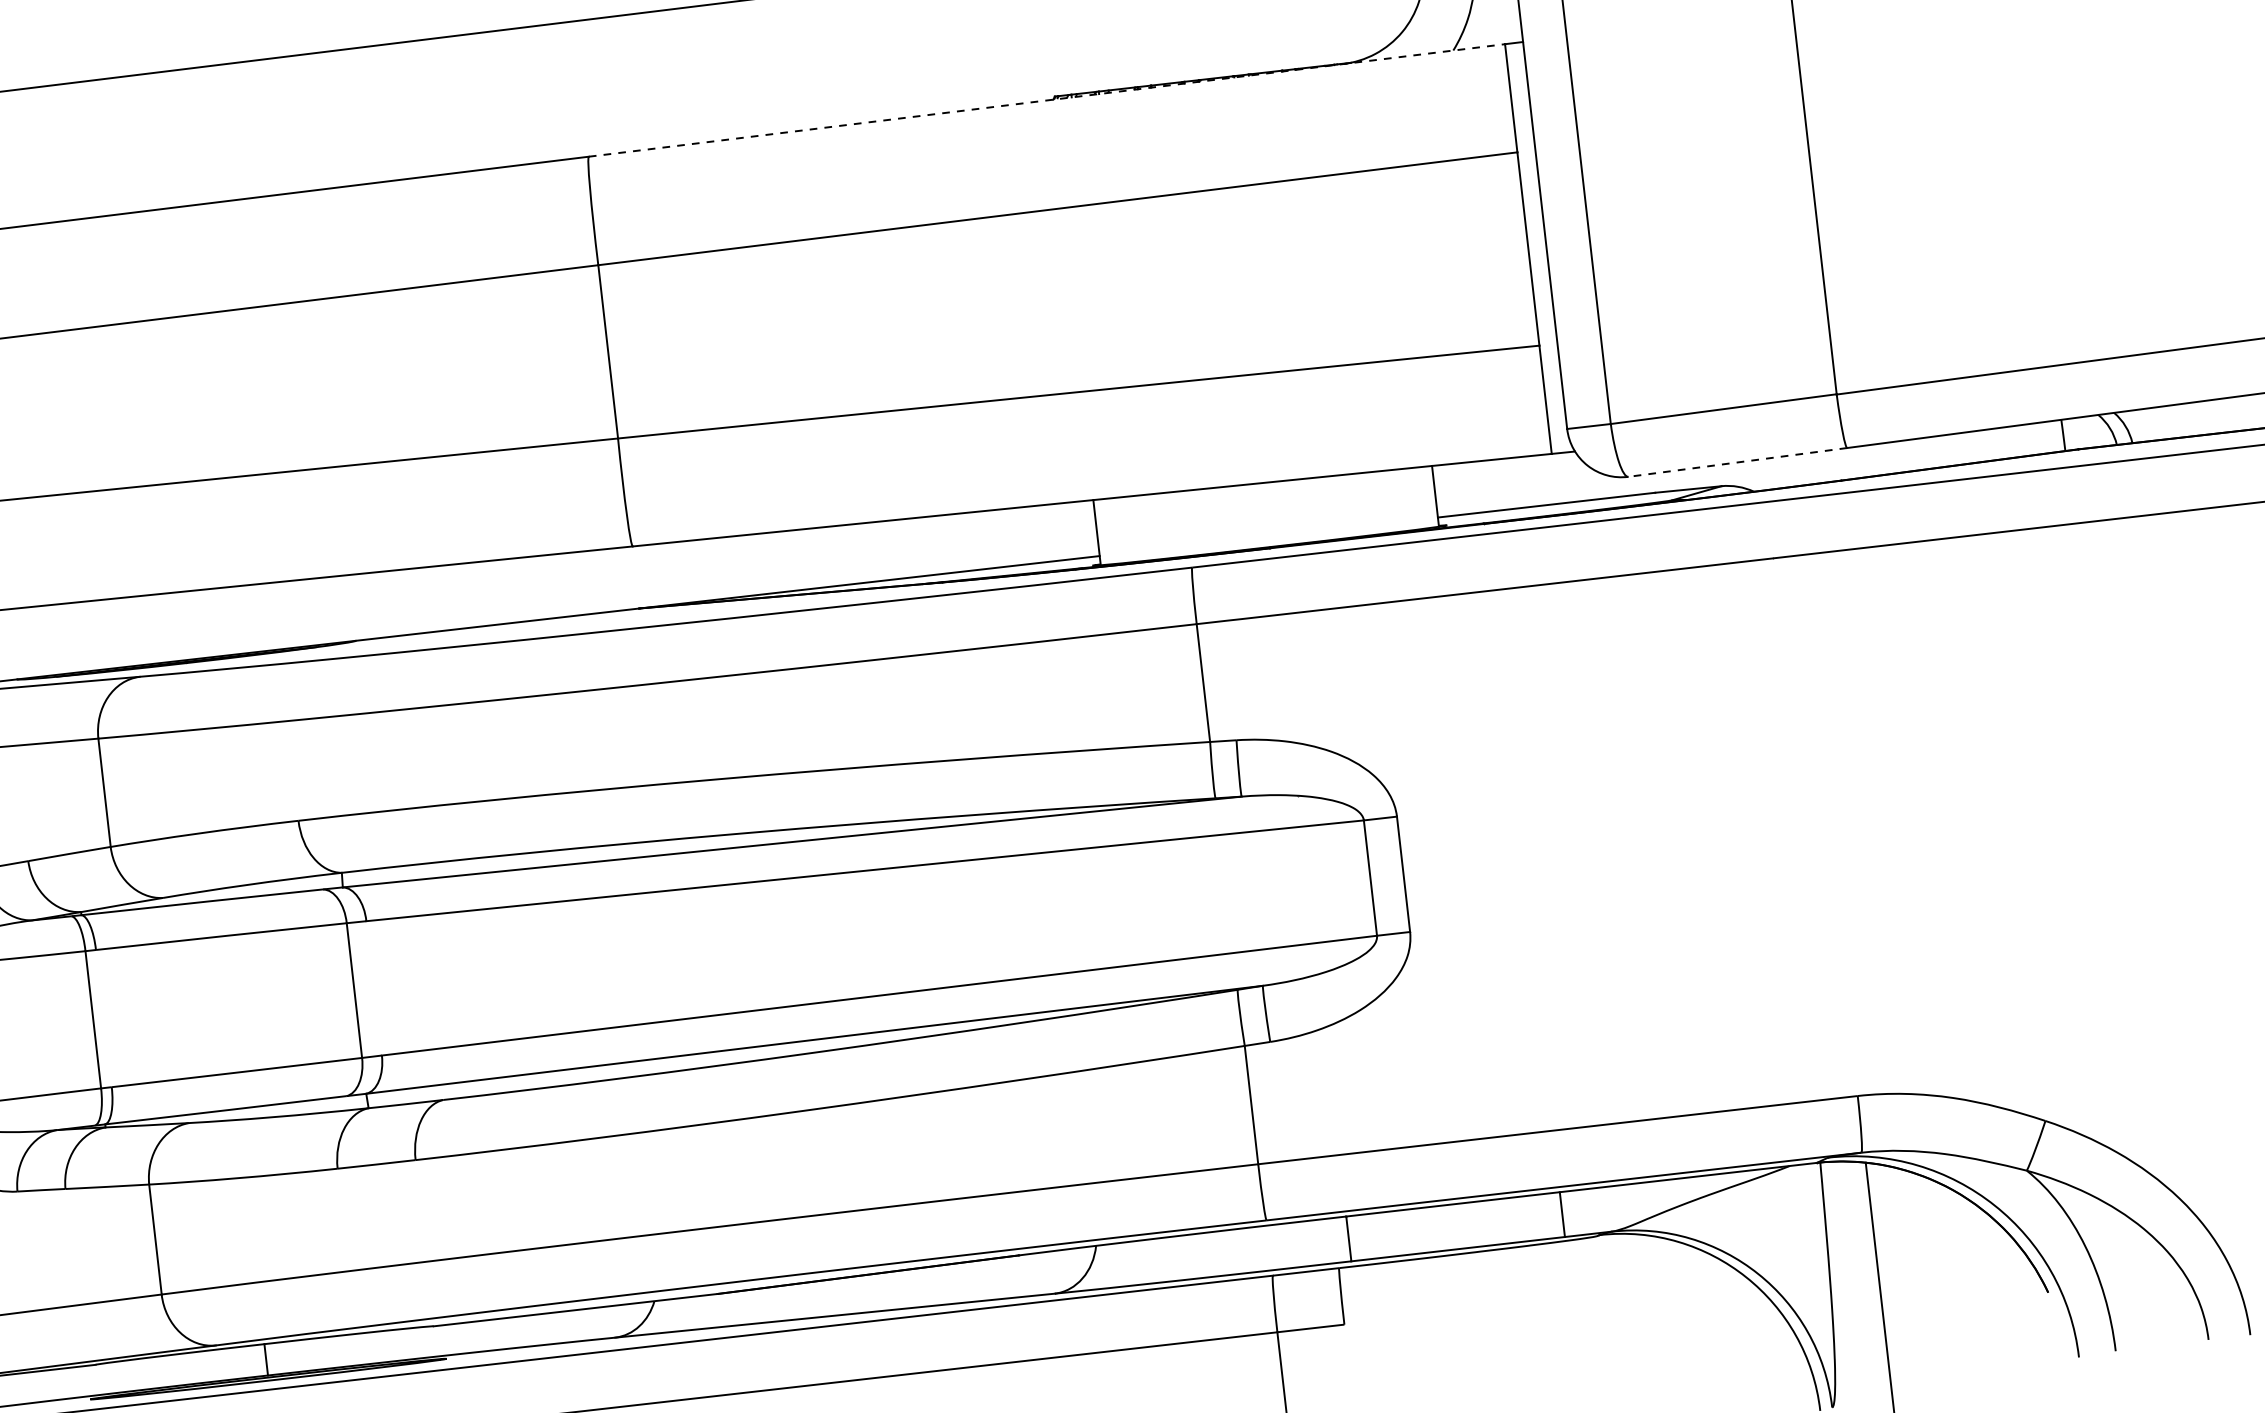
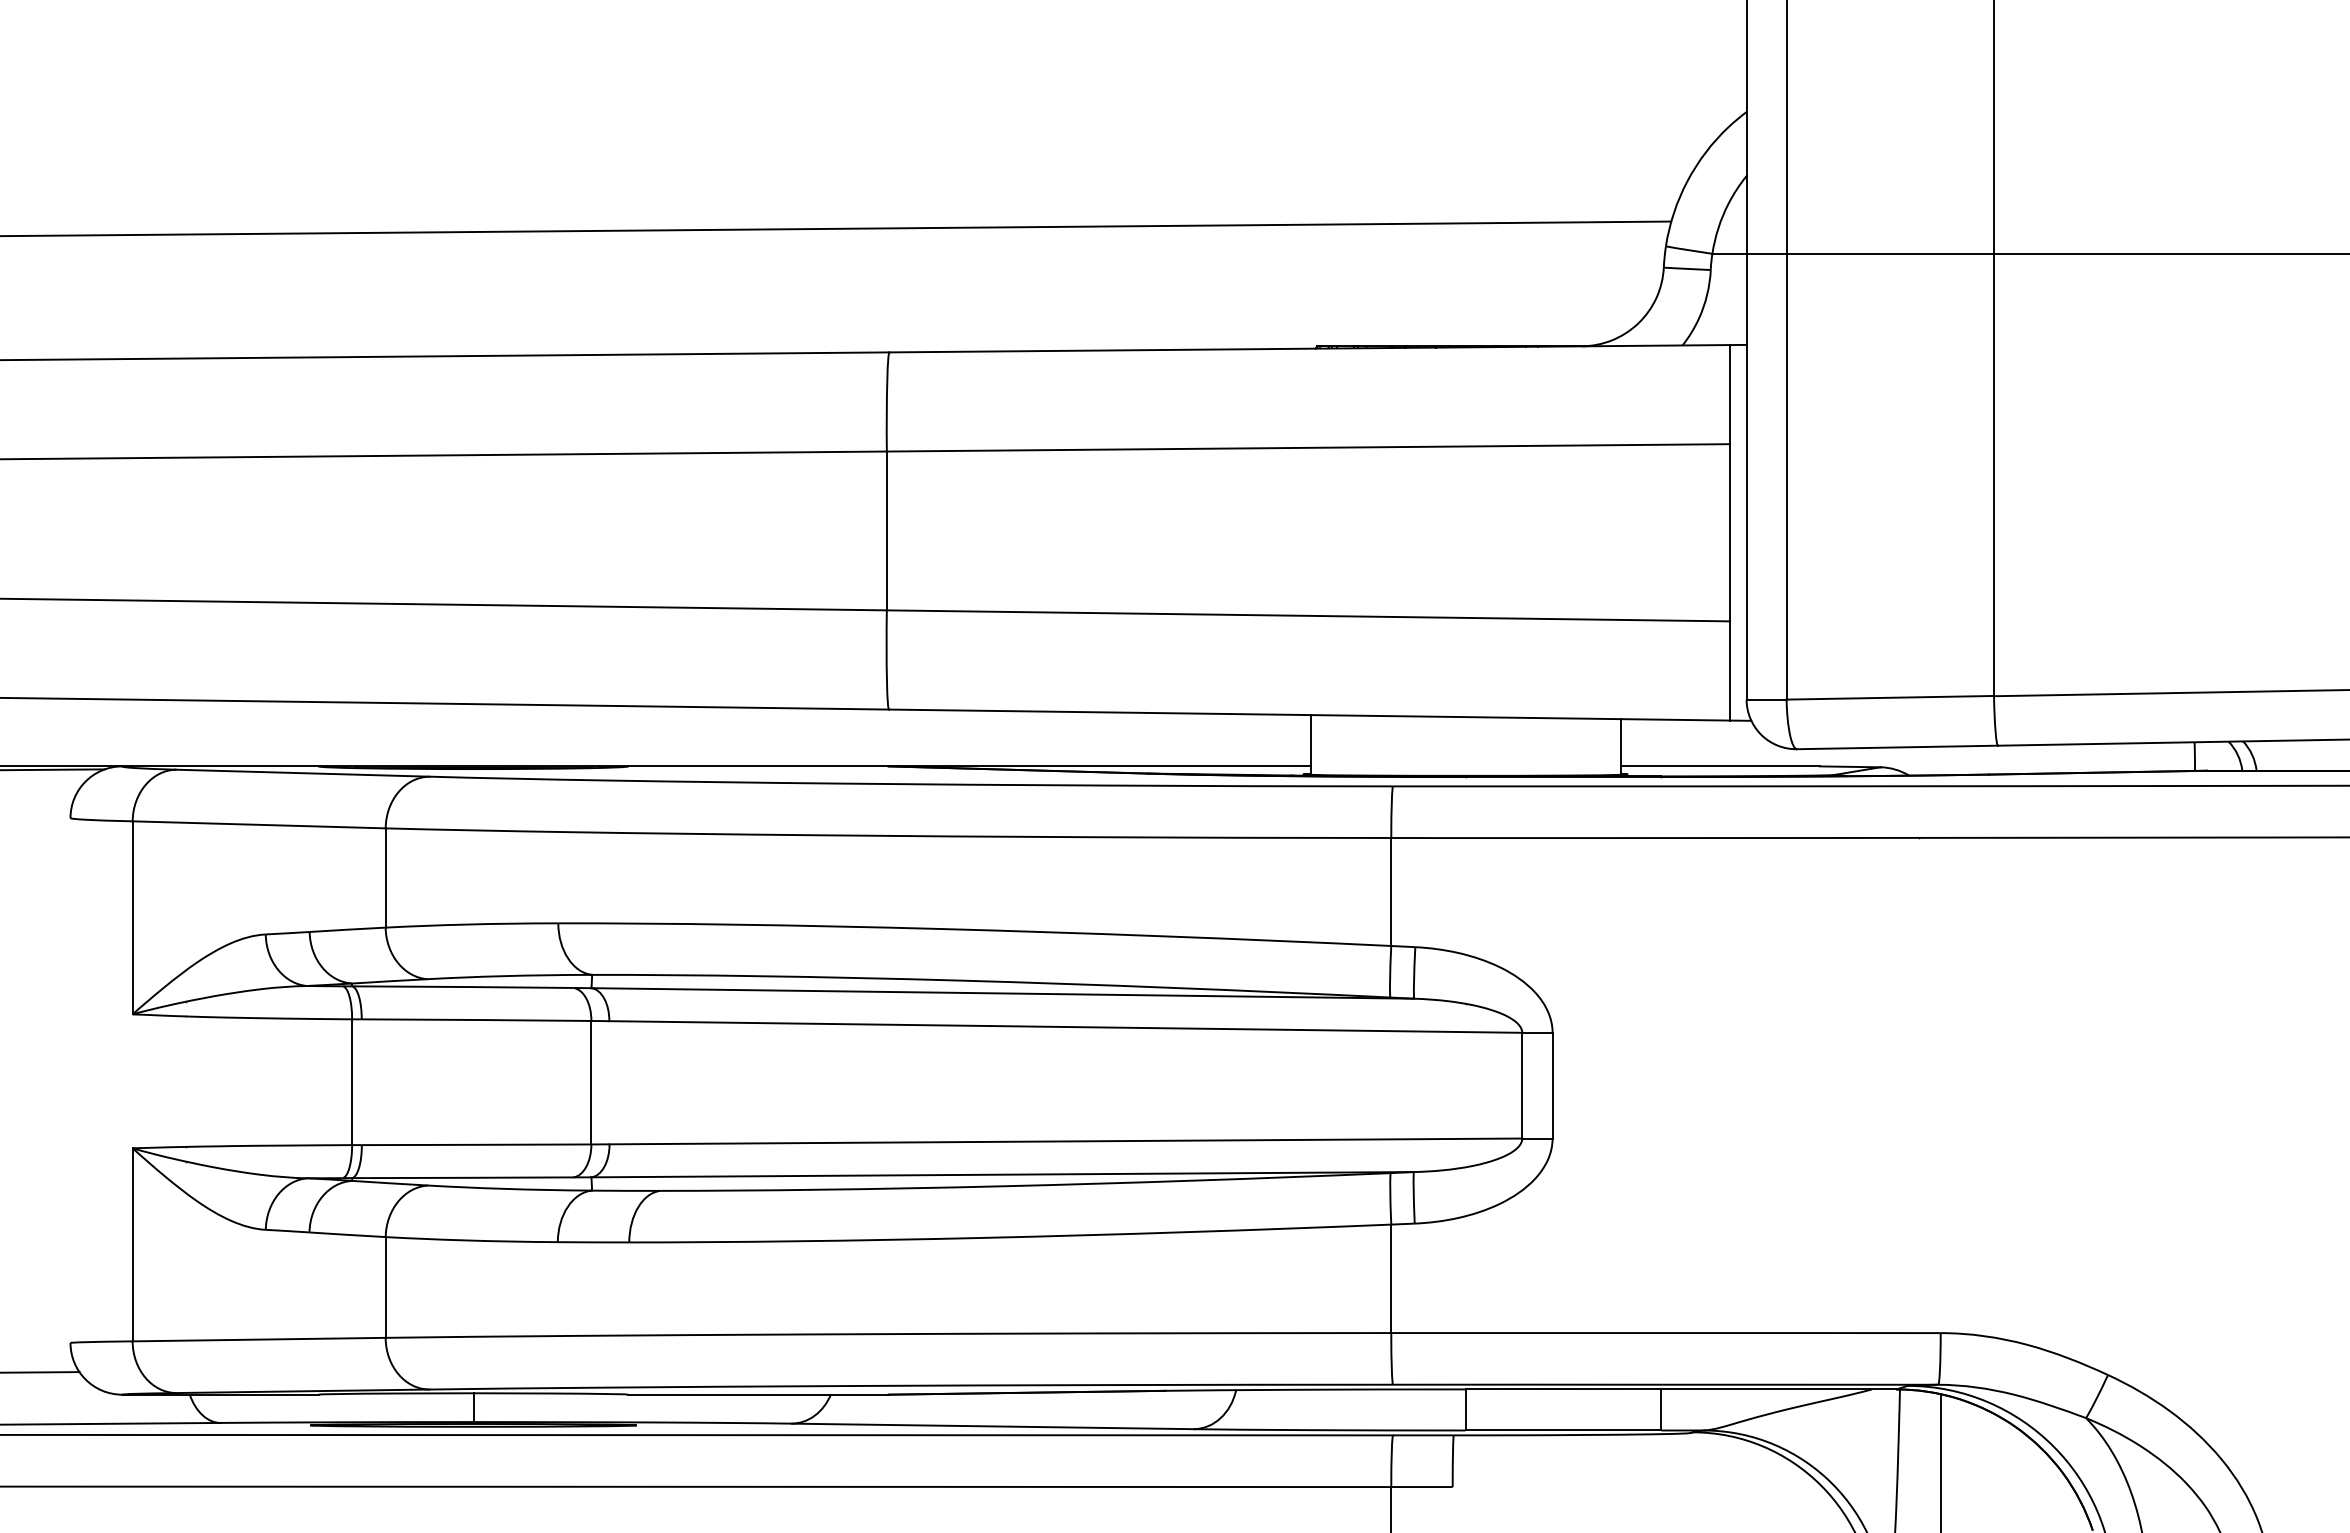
line: (1047, 100) -> (1310, 348), dashed -> solid
line: (1737, 462) -> (1897, 747), dashed -> solid

